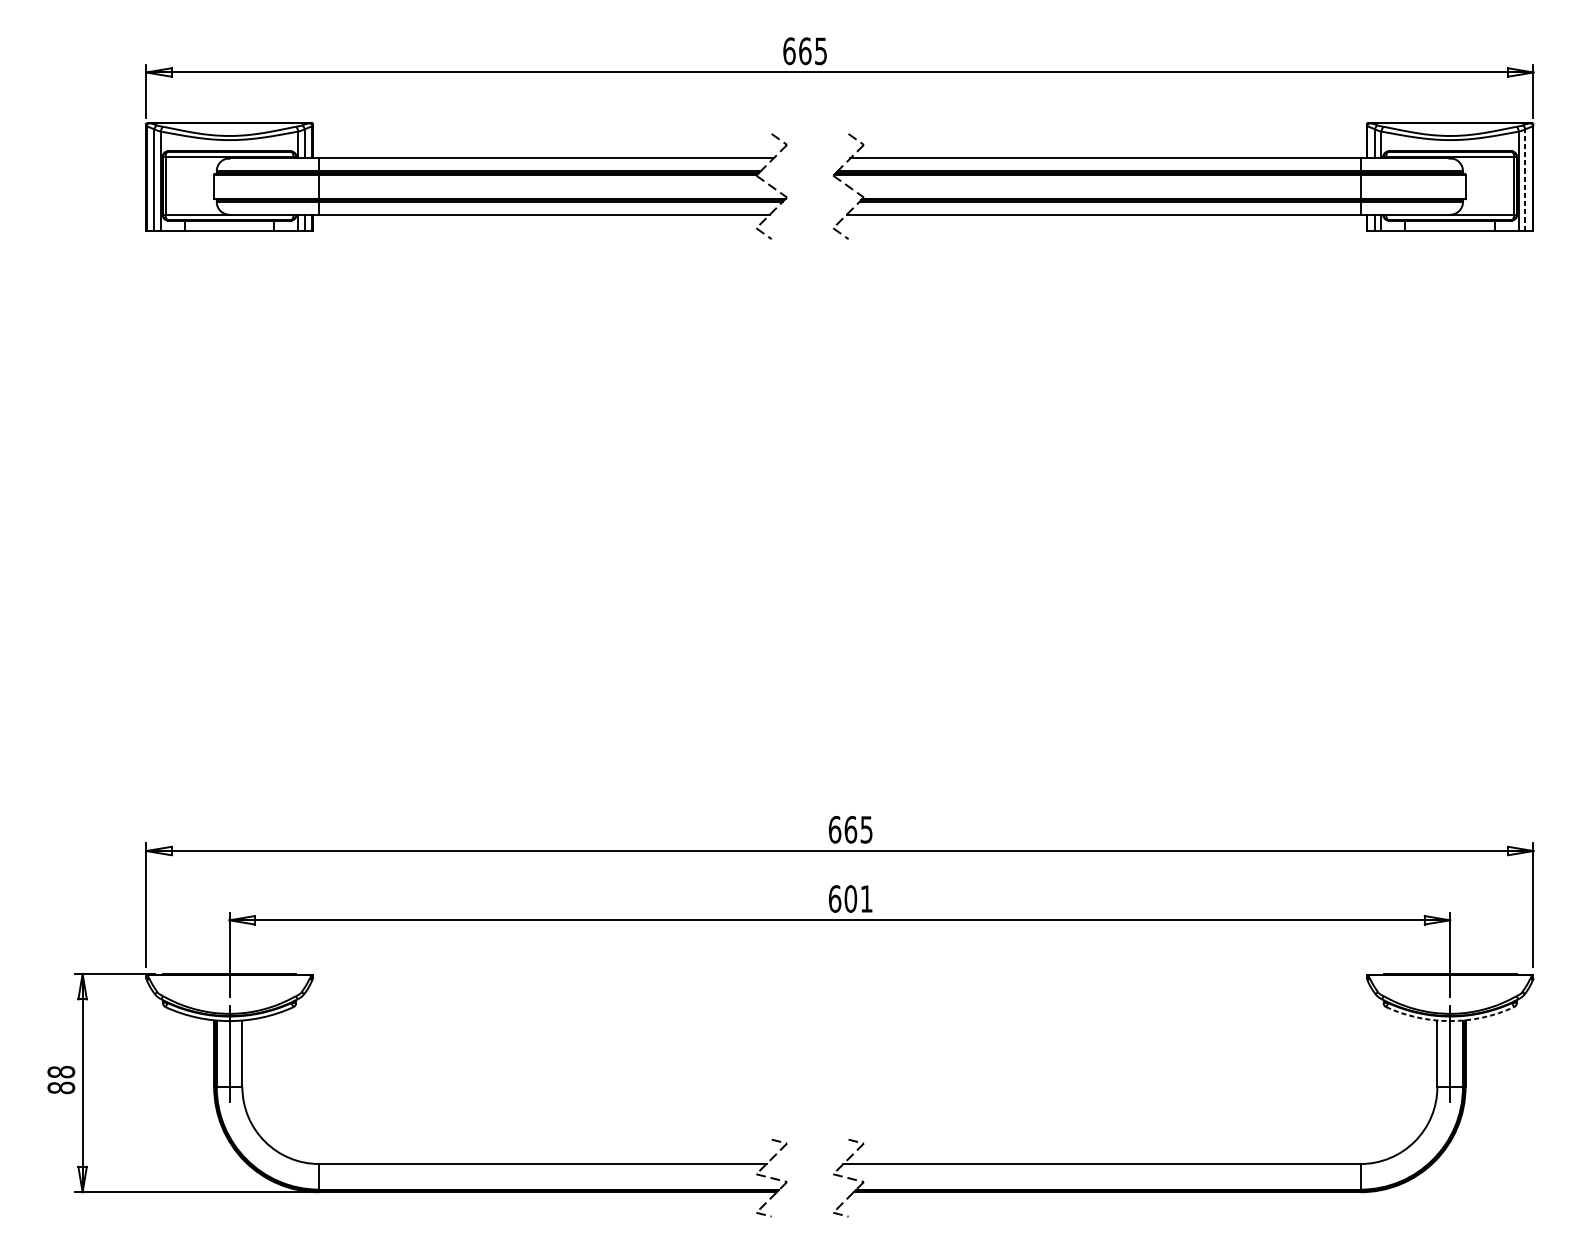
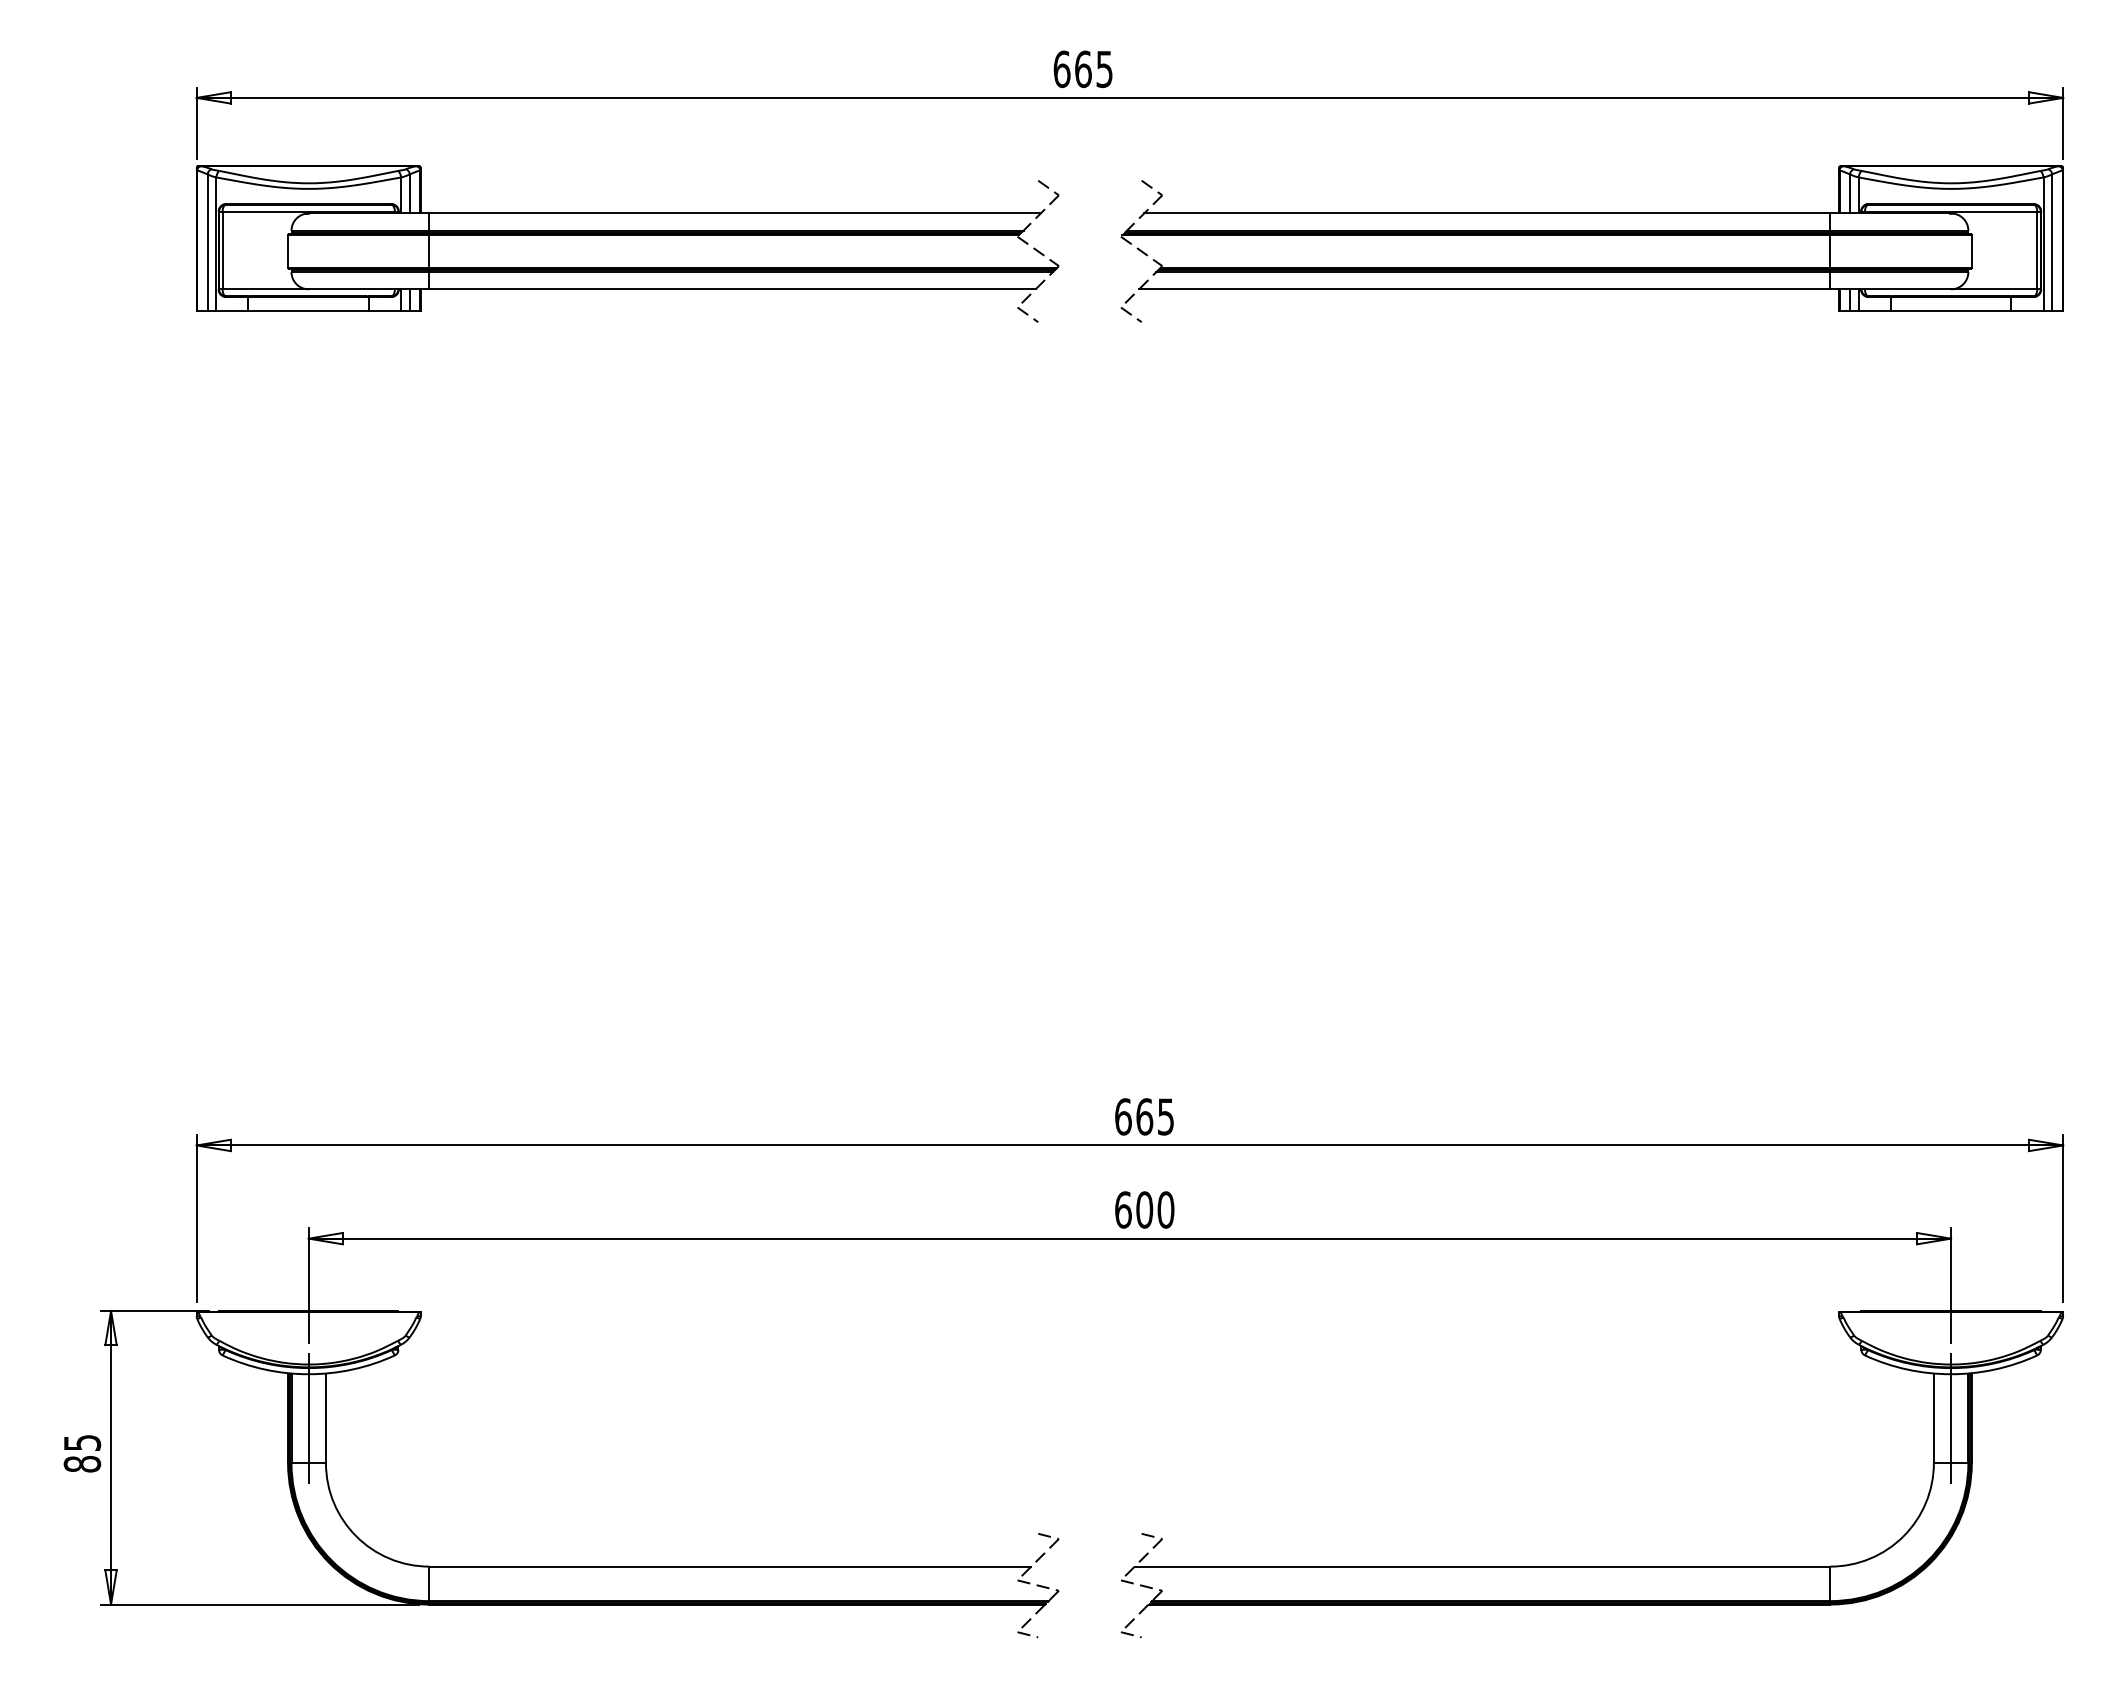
line: (1525, 179) -> (2052, 242), dashed -> solid
text: (866, 898) -> (1165, 1209), 601 -> 600
arc: (1450, 1021) -> (1951, 1374), dashed -> solid
text: (61, 1071) -> (82, 1442), 88 -> 85

